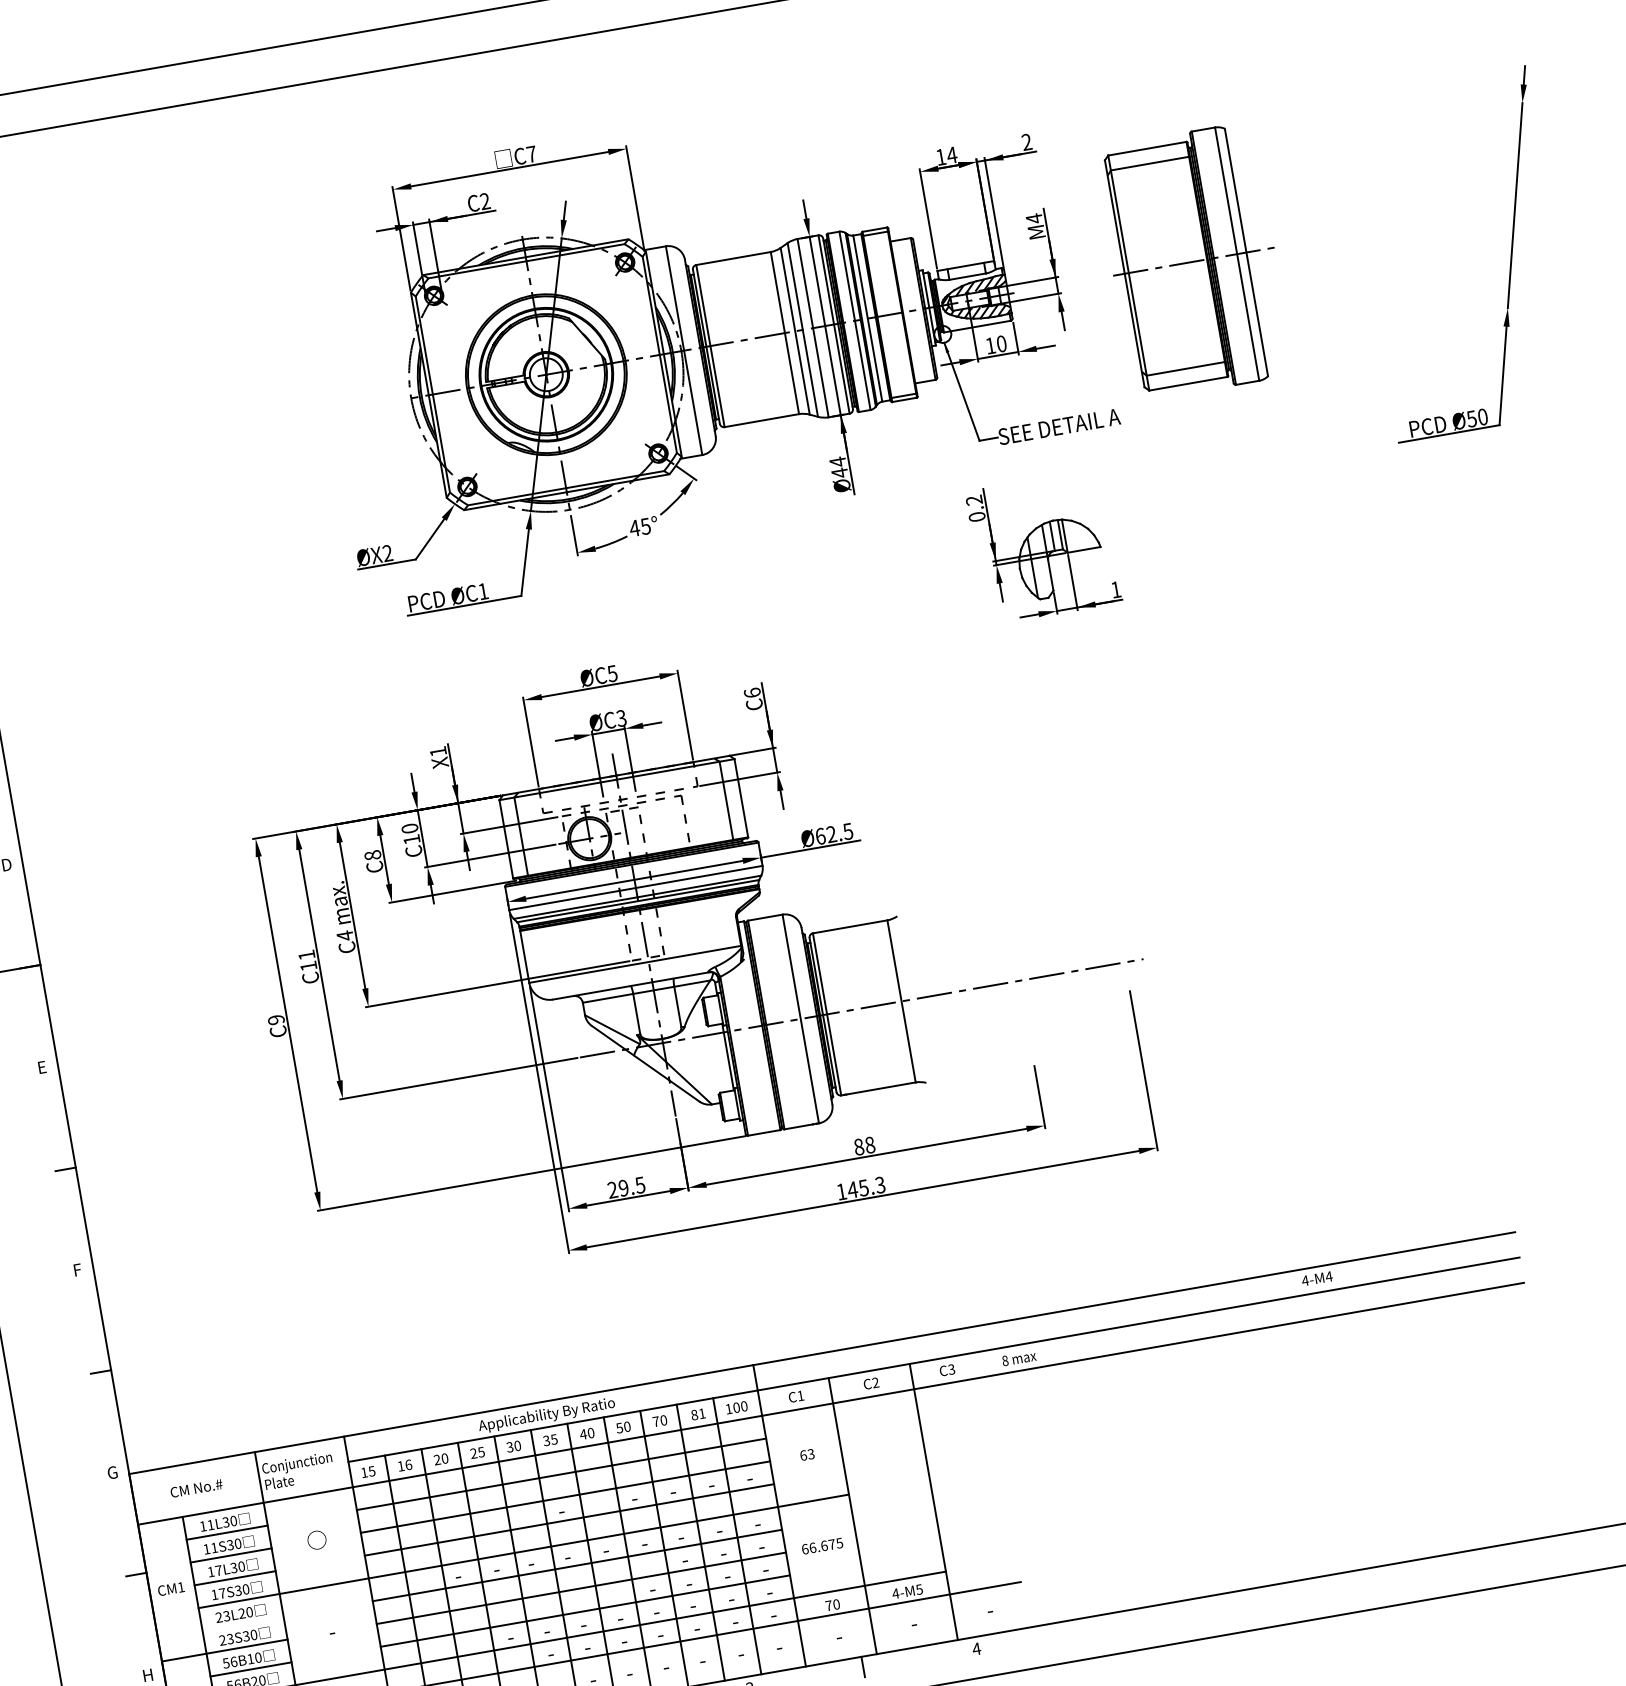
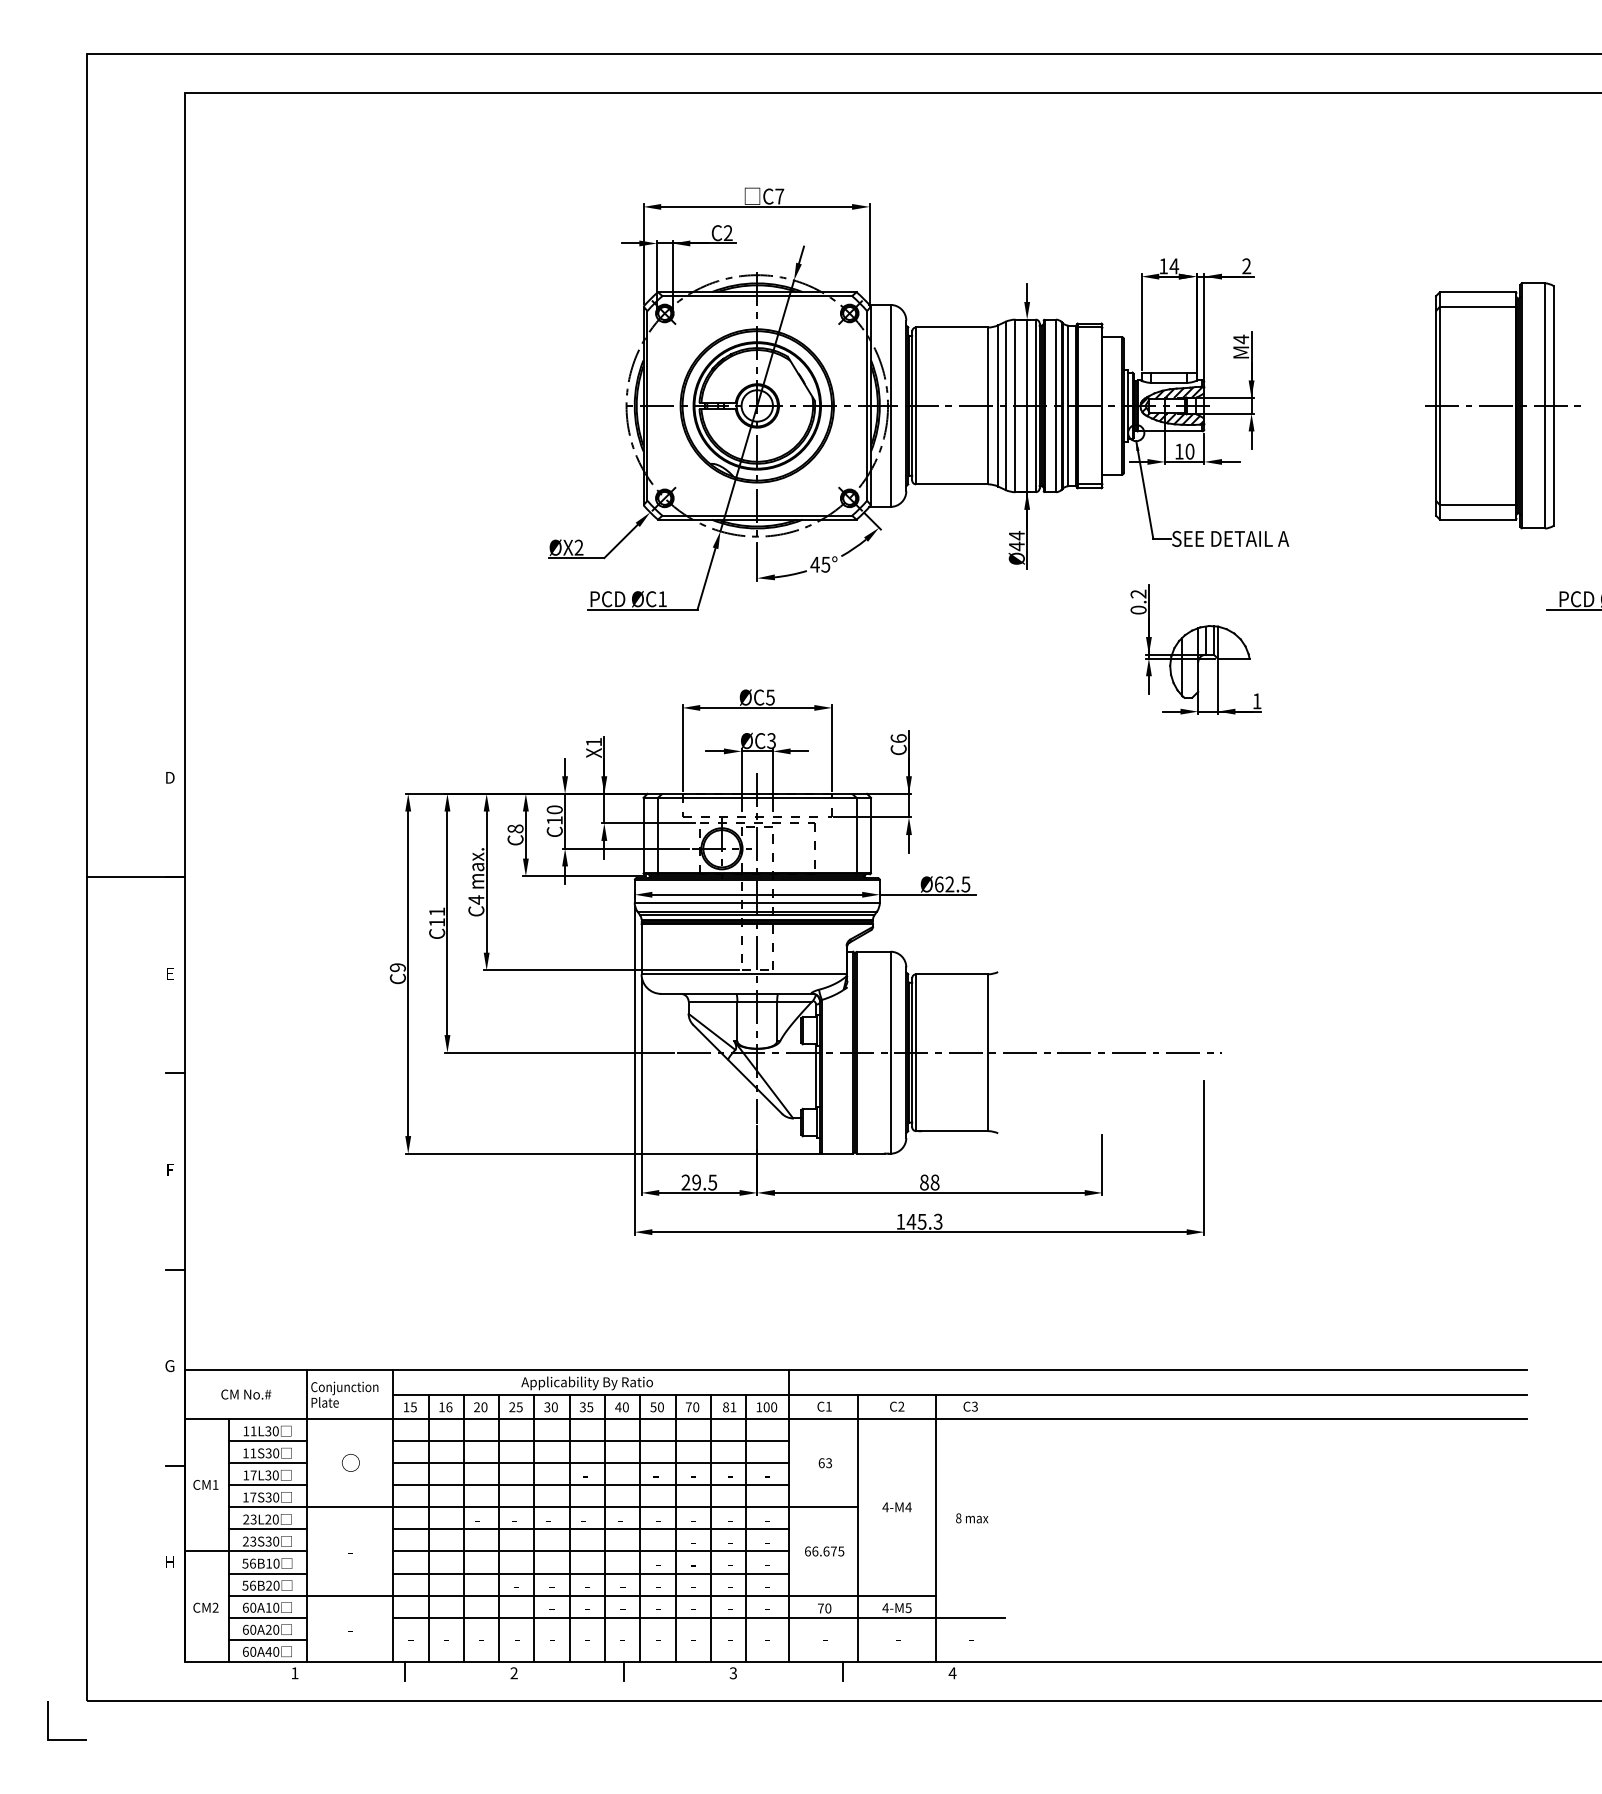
part: (1193, 261) -> (1502, 405), moved
text: (1316, 1279) -> (896, 1507), moved
text: (1019, 1358) -> (972, 1518), moved
line: (242, 1624) -> (267, 1529), added

